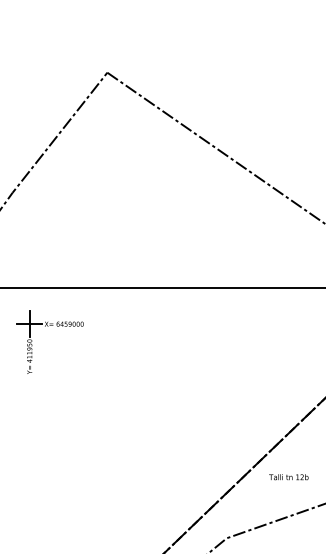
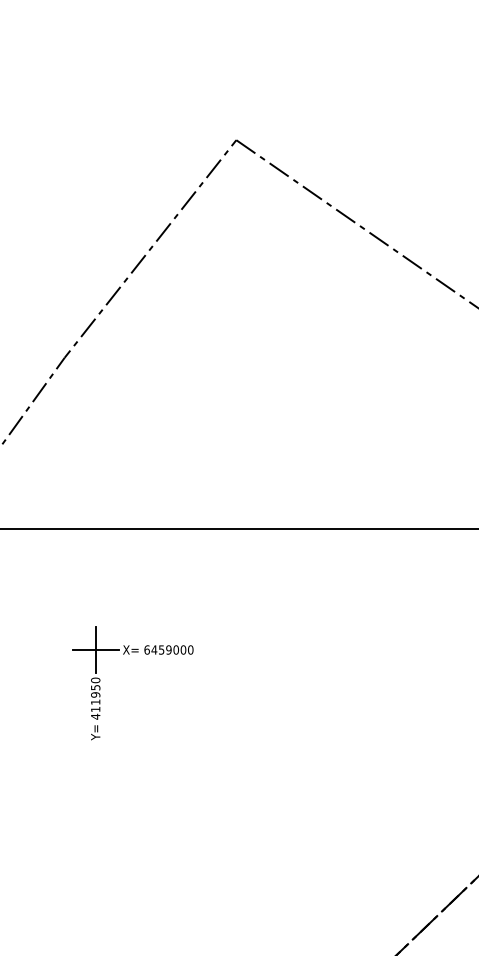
part: (48, 326) -> (129, 654), moved

